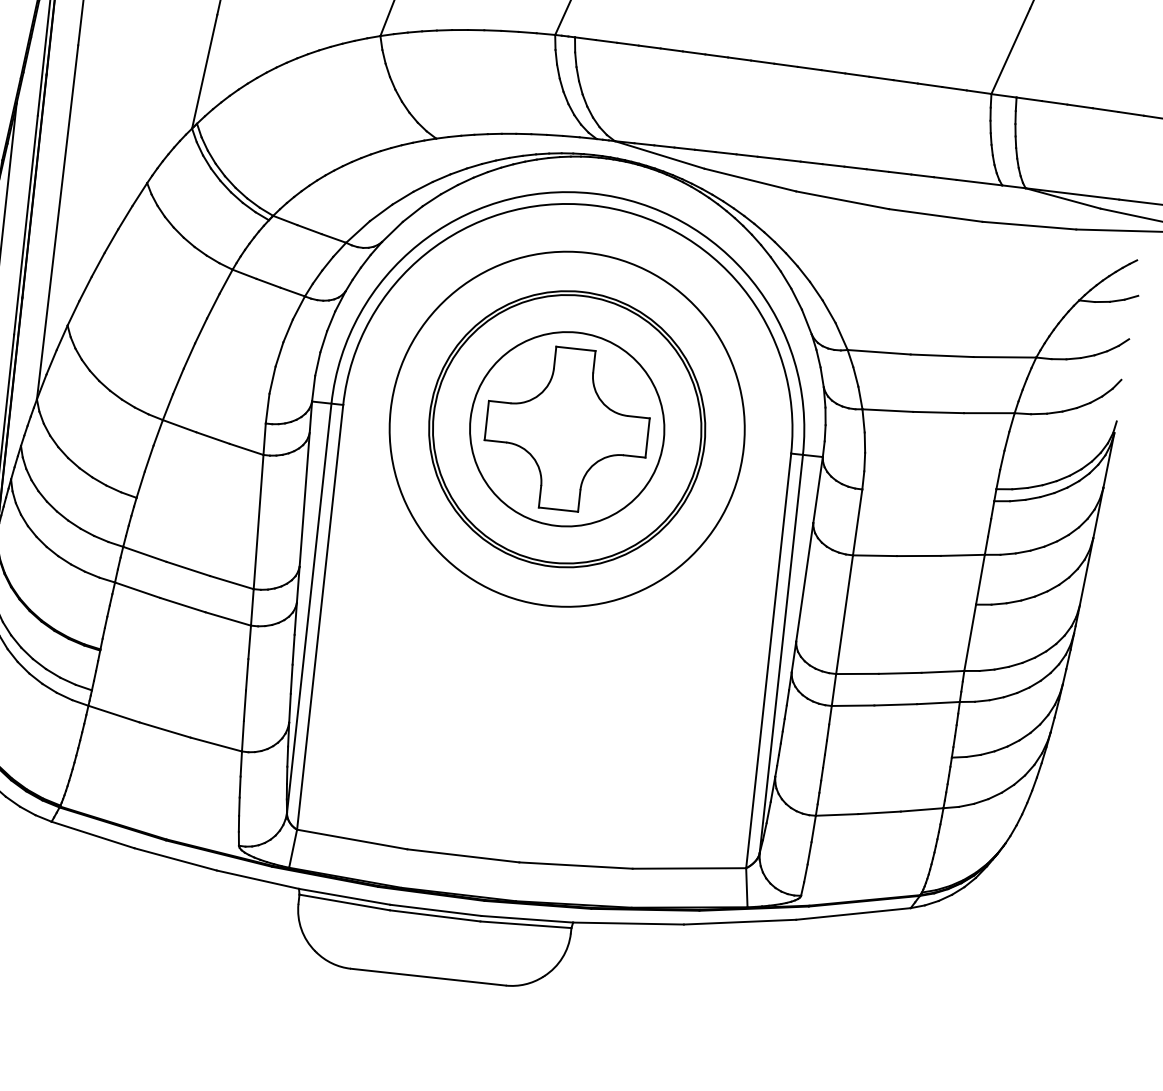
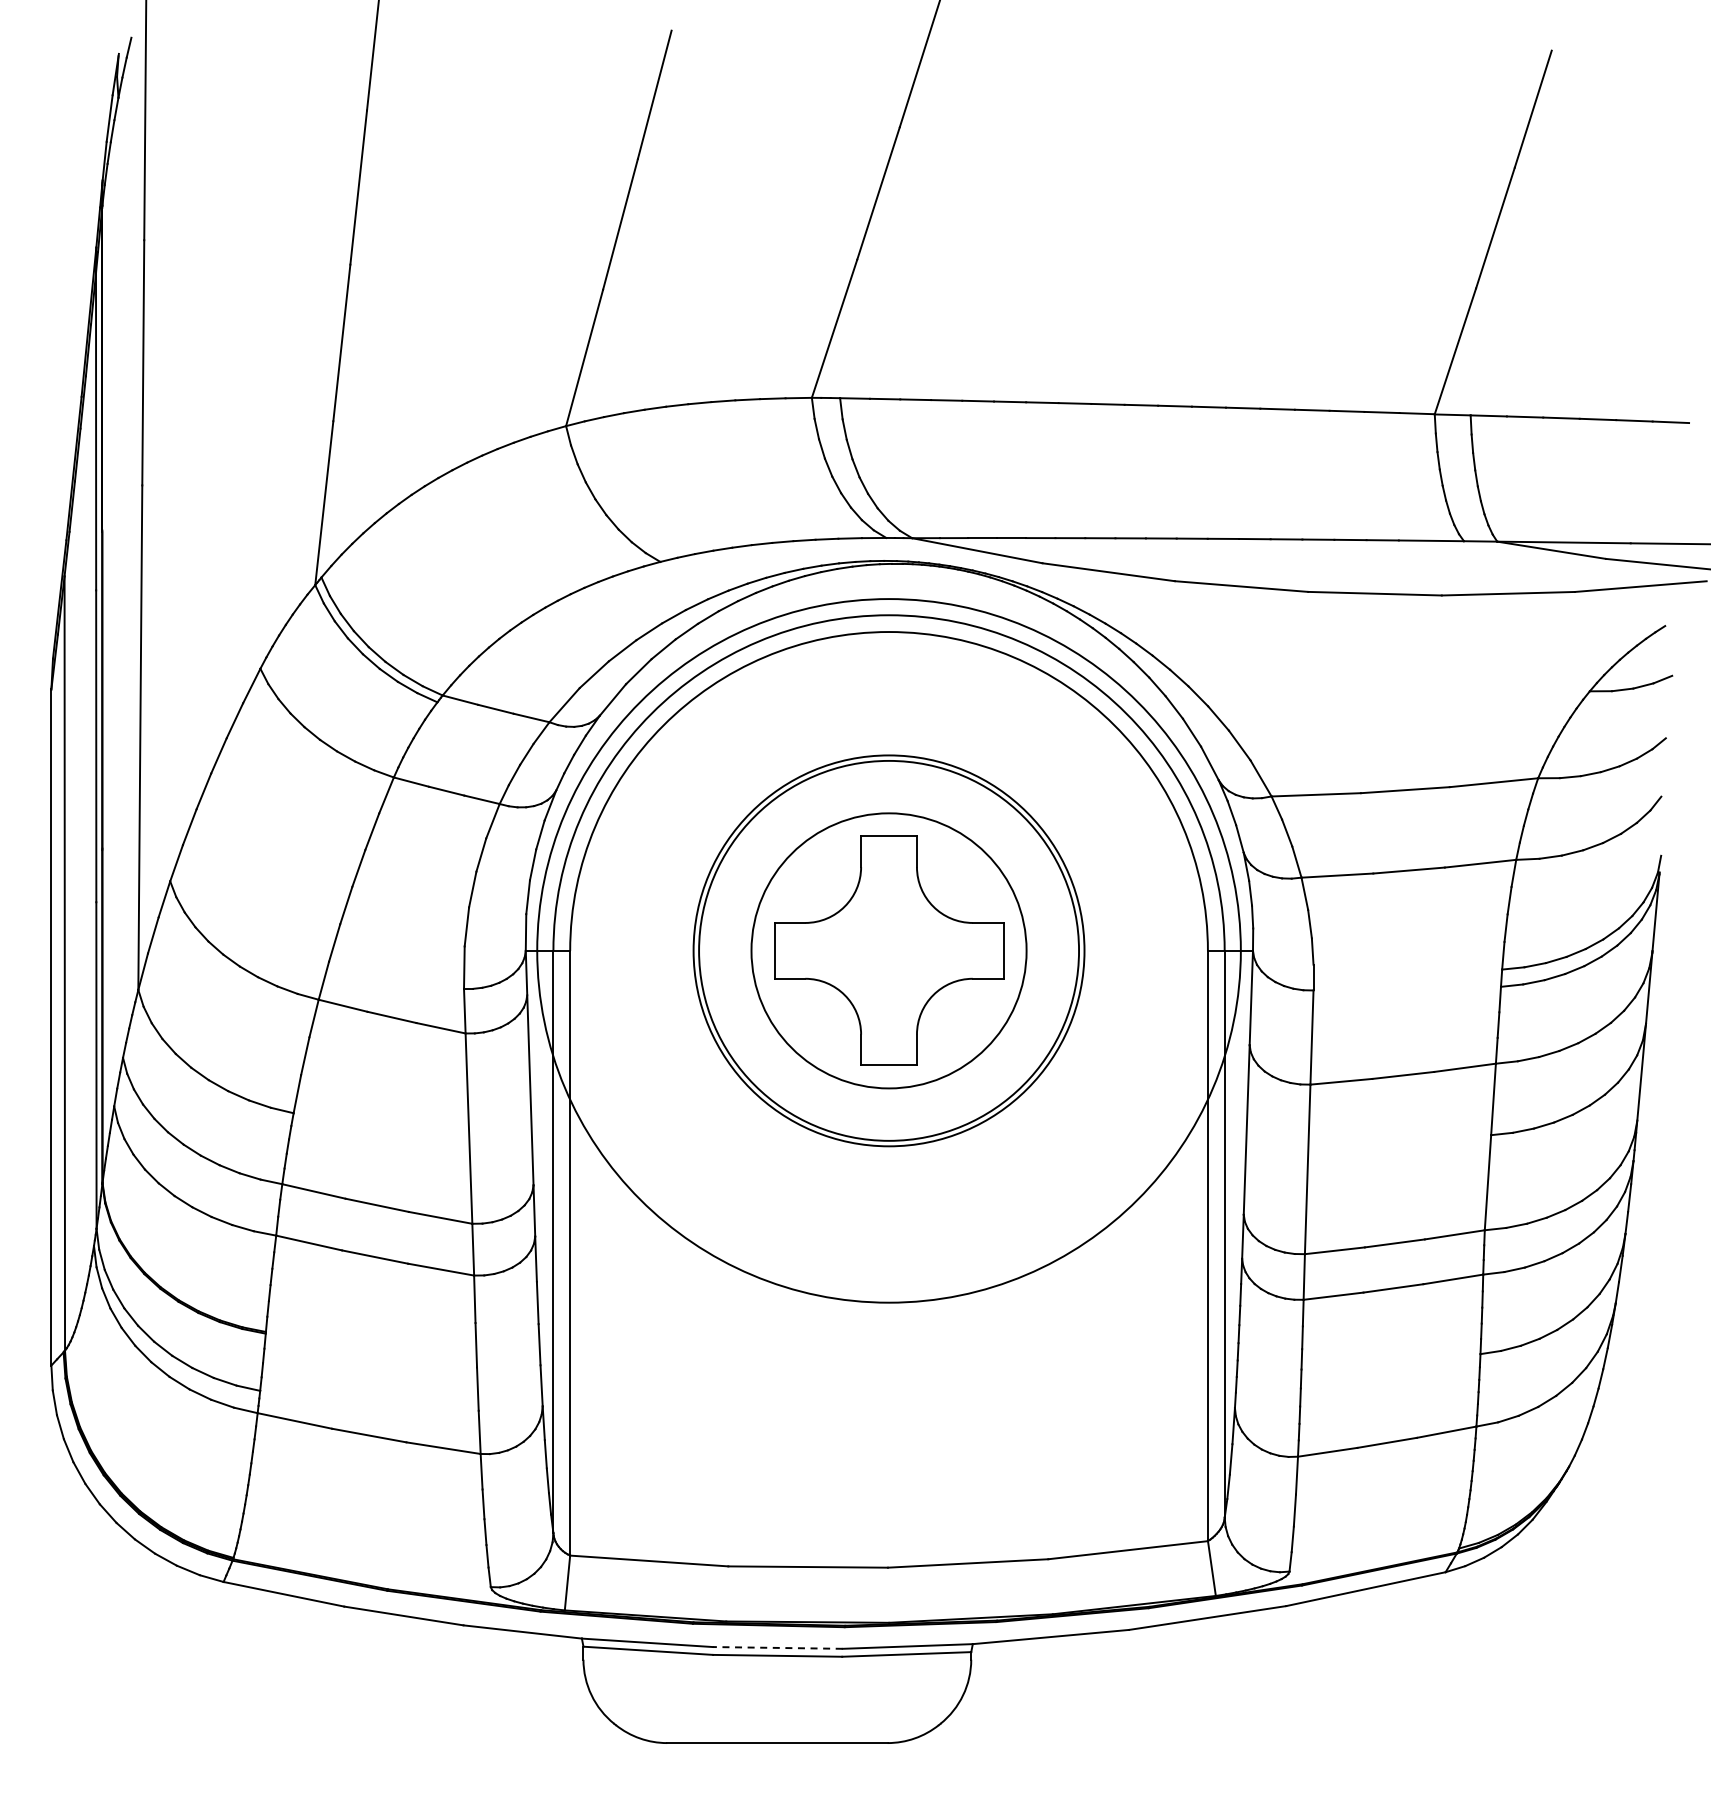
circle: (566, 428) -> (888, 950), size x1.4
line: (435, 910) -> (777, 1647), solid -> dashed

